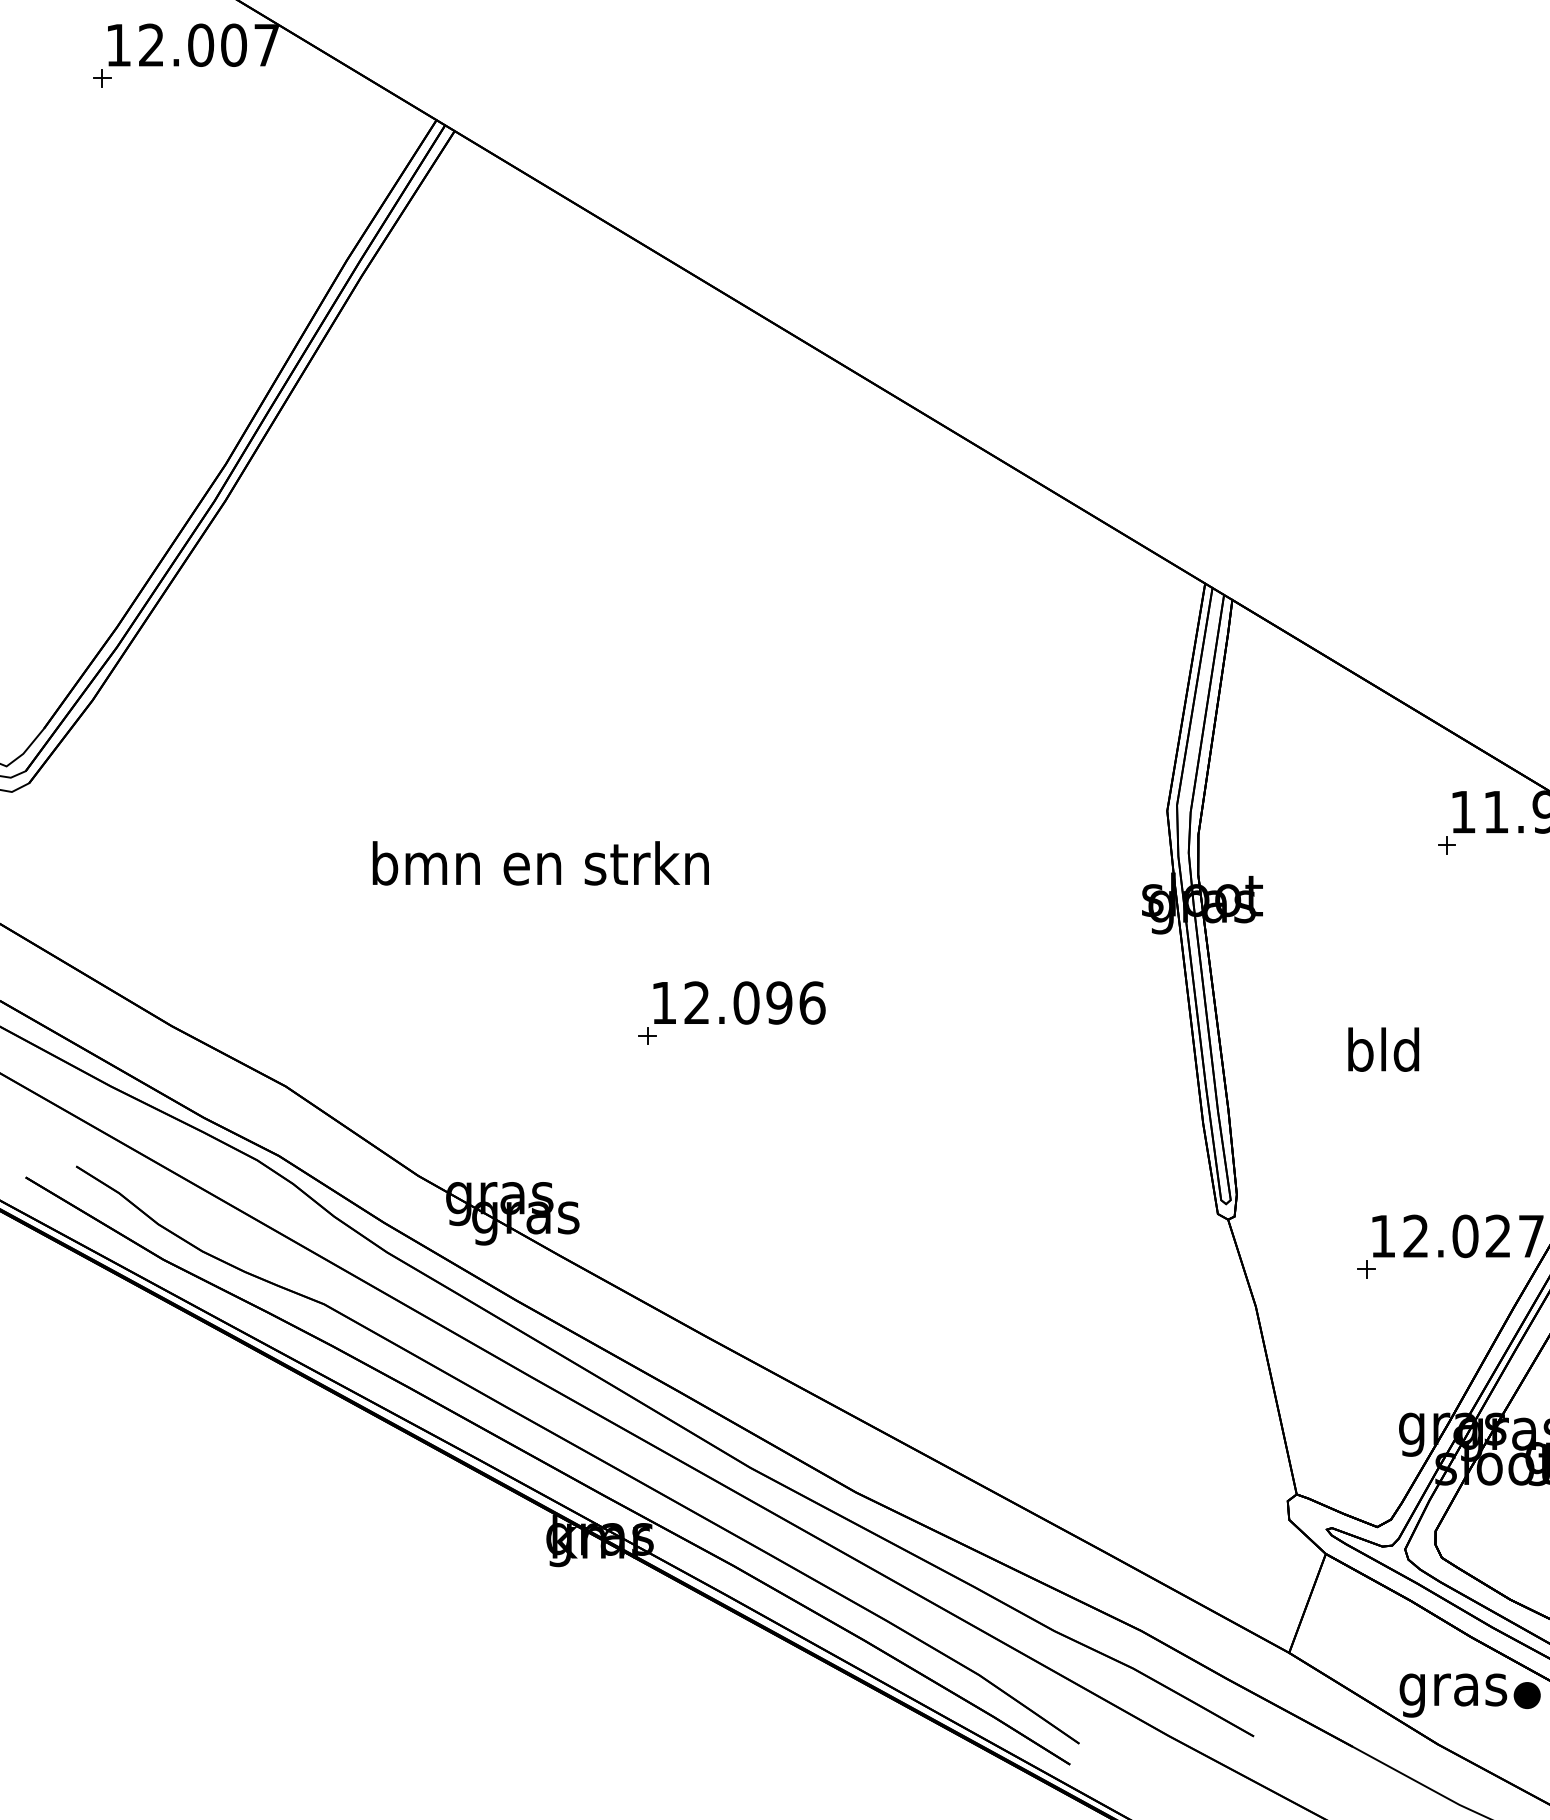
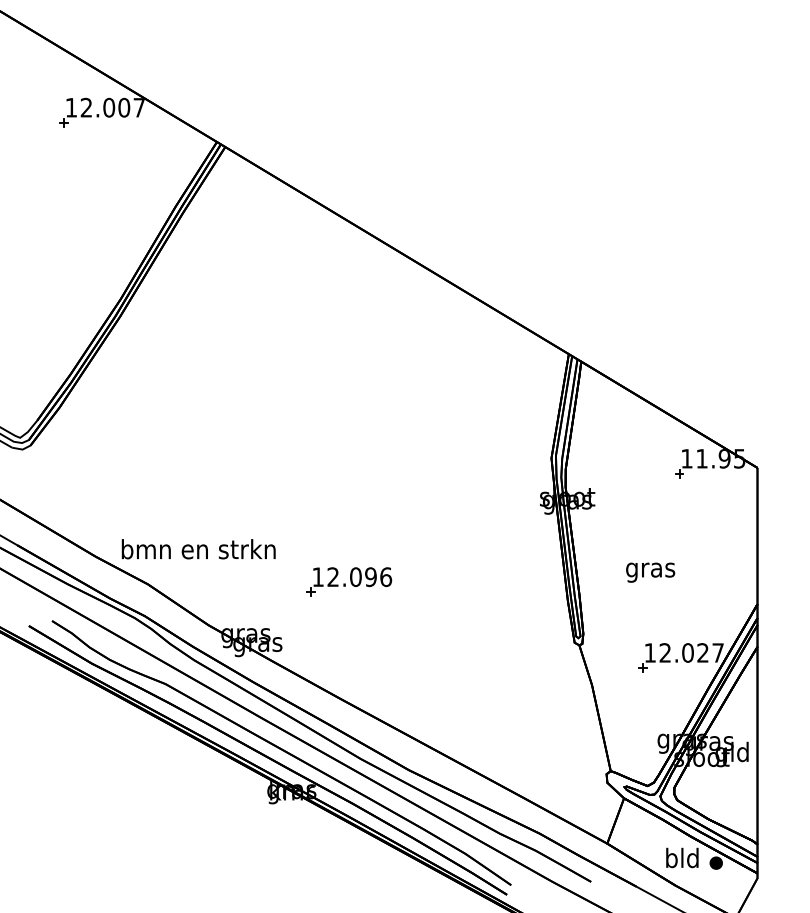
text: (540, 863) -> (198, 549), moved
part: (732, 1012) -> (349, 581), moved
text: (1383, 1053) -> (650, 569), bld -> gras
text: (1451, 1689) -> (681, 860), gras -> bld

